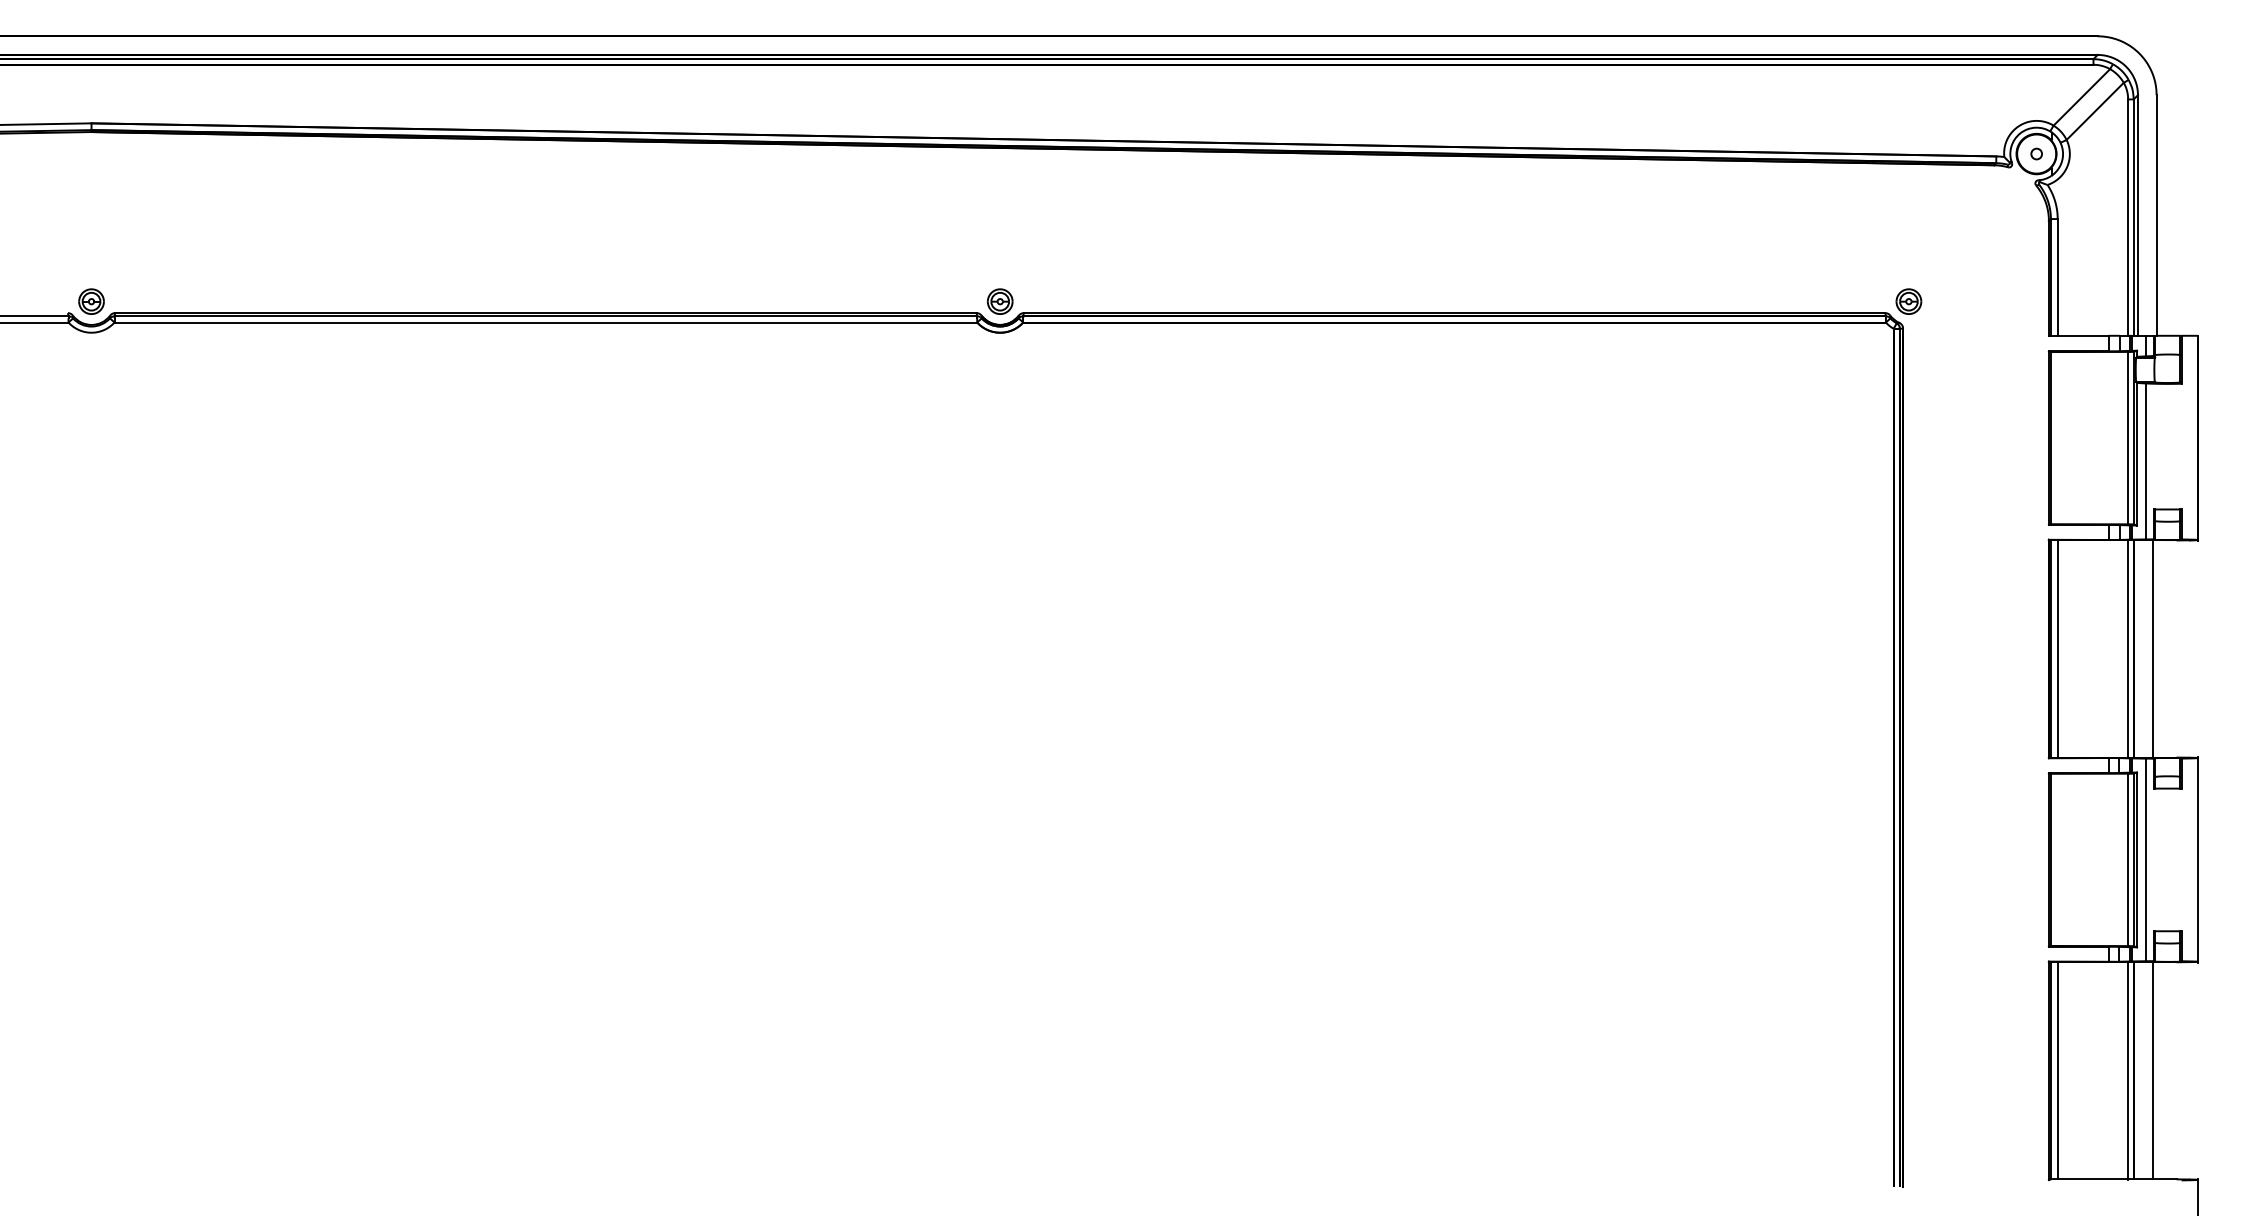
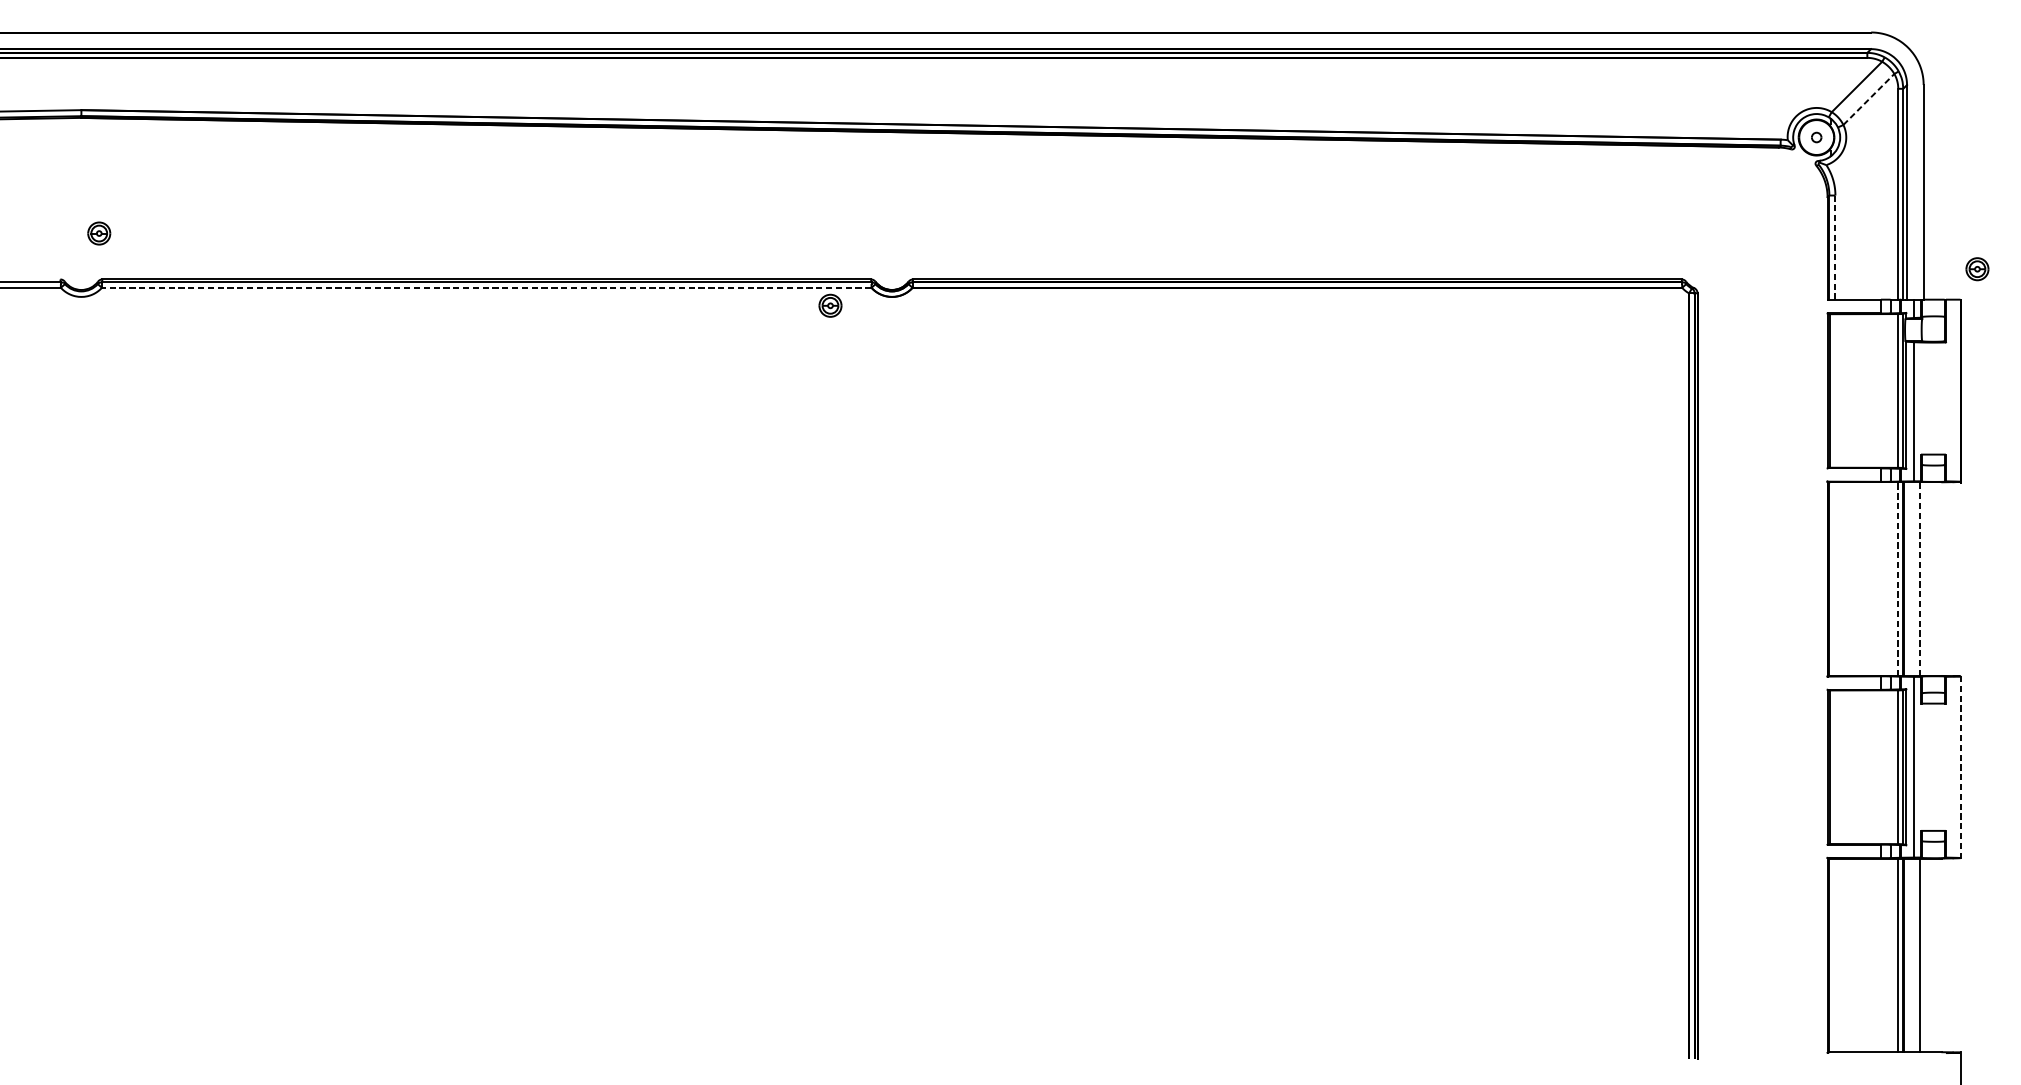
line: (2095, 111) -> (1869, 99), solid -> dashed
line: (2057, 276) -> (1835, 246), solid -> dashed
part: (91, 301) -> (99, 233), moved
part: (999, 301) -> (829, 305), moved
part: (1908, 301) -> (1977, 269), moved
line: (545, 322) -> (486, 287), solid -> dashed
line: (2057, 648) -> (1835, 578), removed
line: (2128, 649) -> (1898, 579), solid -> dashed
line: (2153, 649) -> (1920, 579), solid -> dashed
line: (2197, 859) -> (1960, 766), solid -> dashed
line: (2057, 1070) -> (1835, 955), removed

